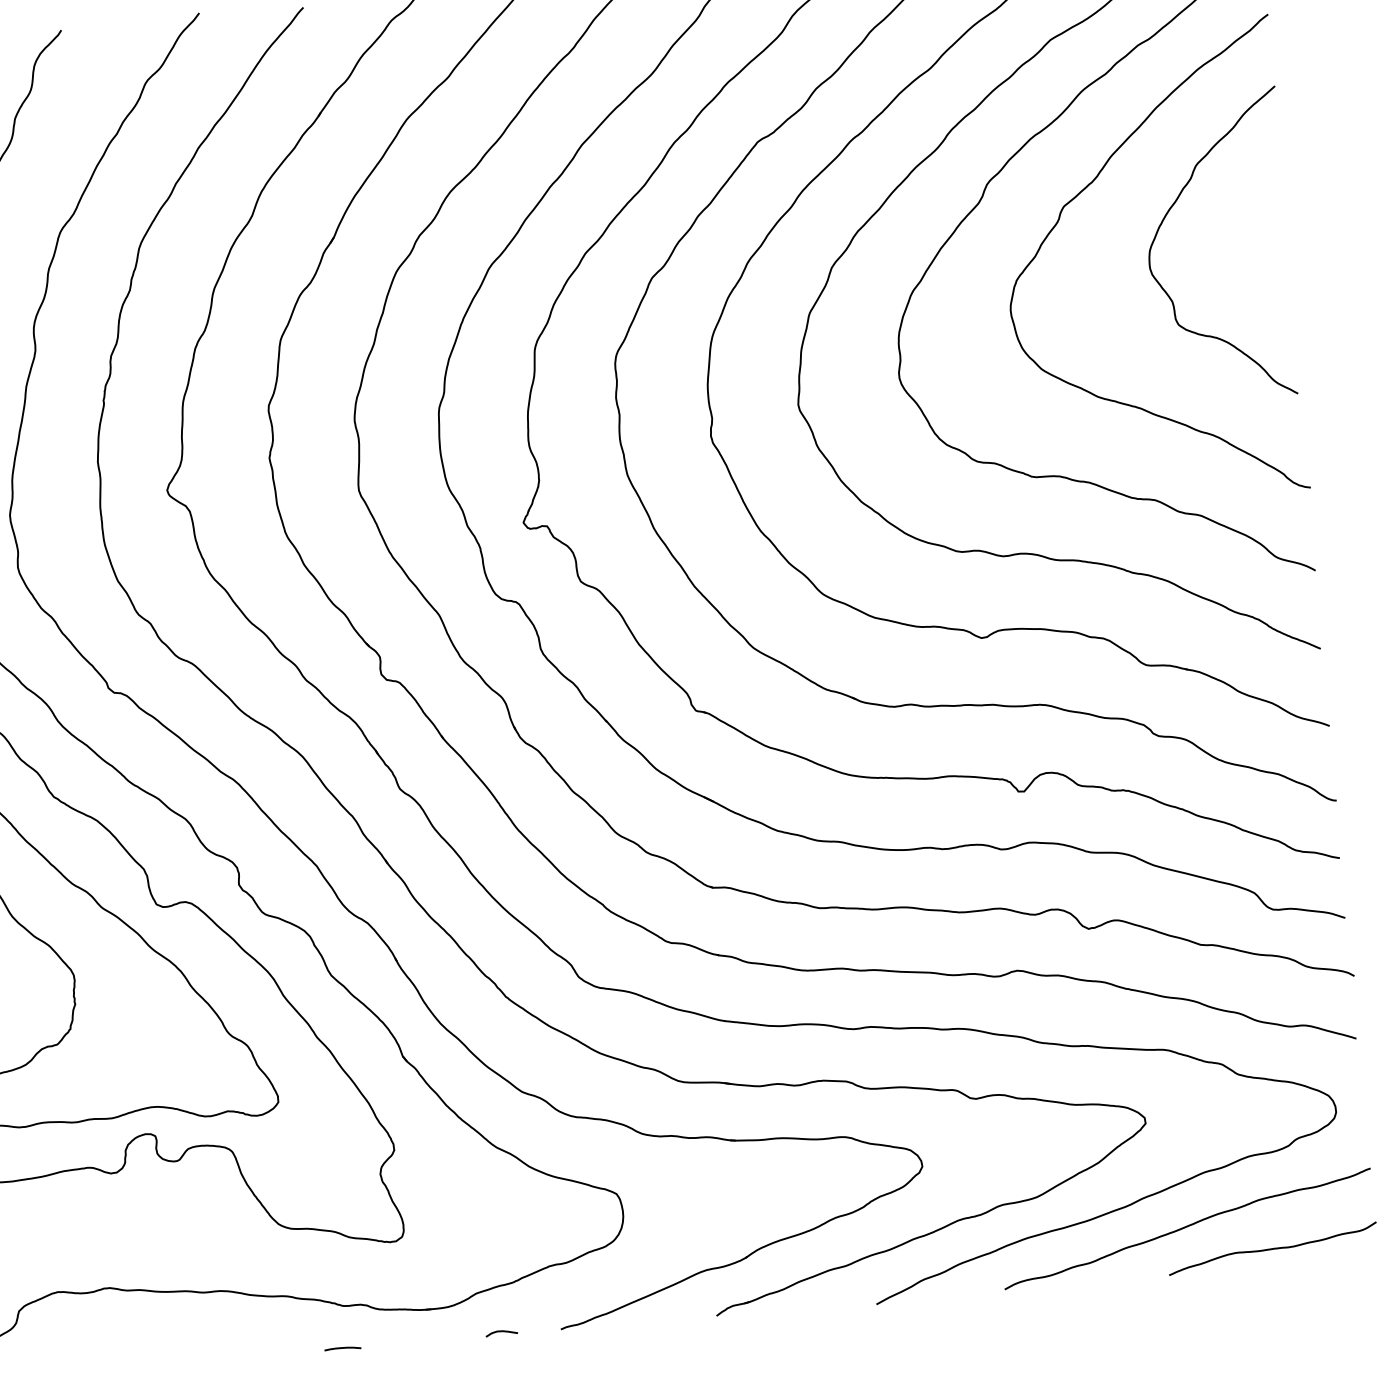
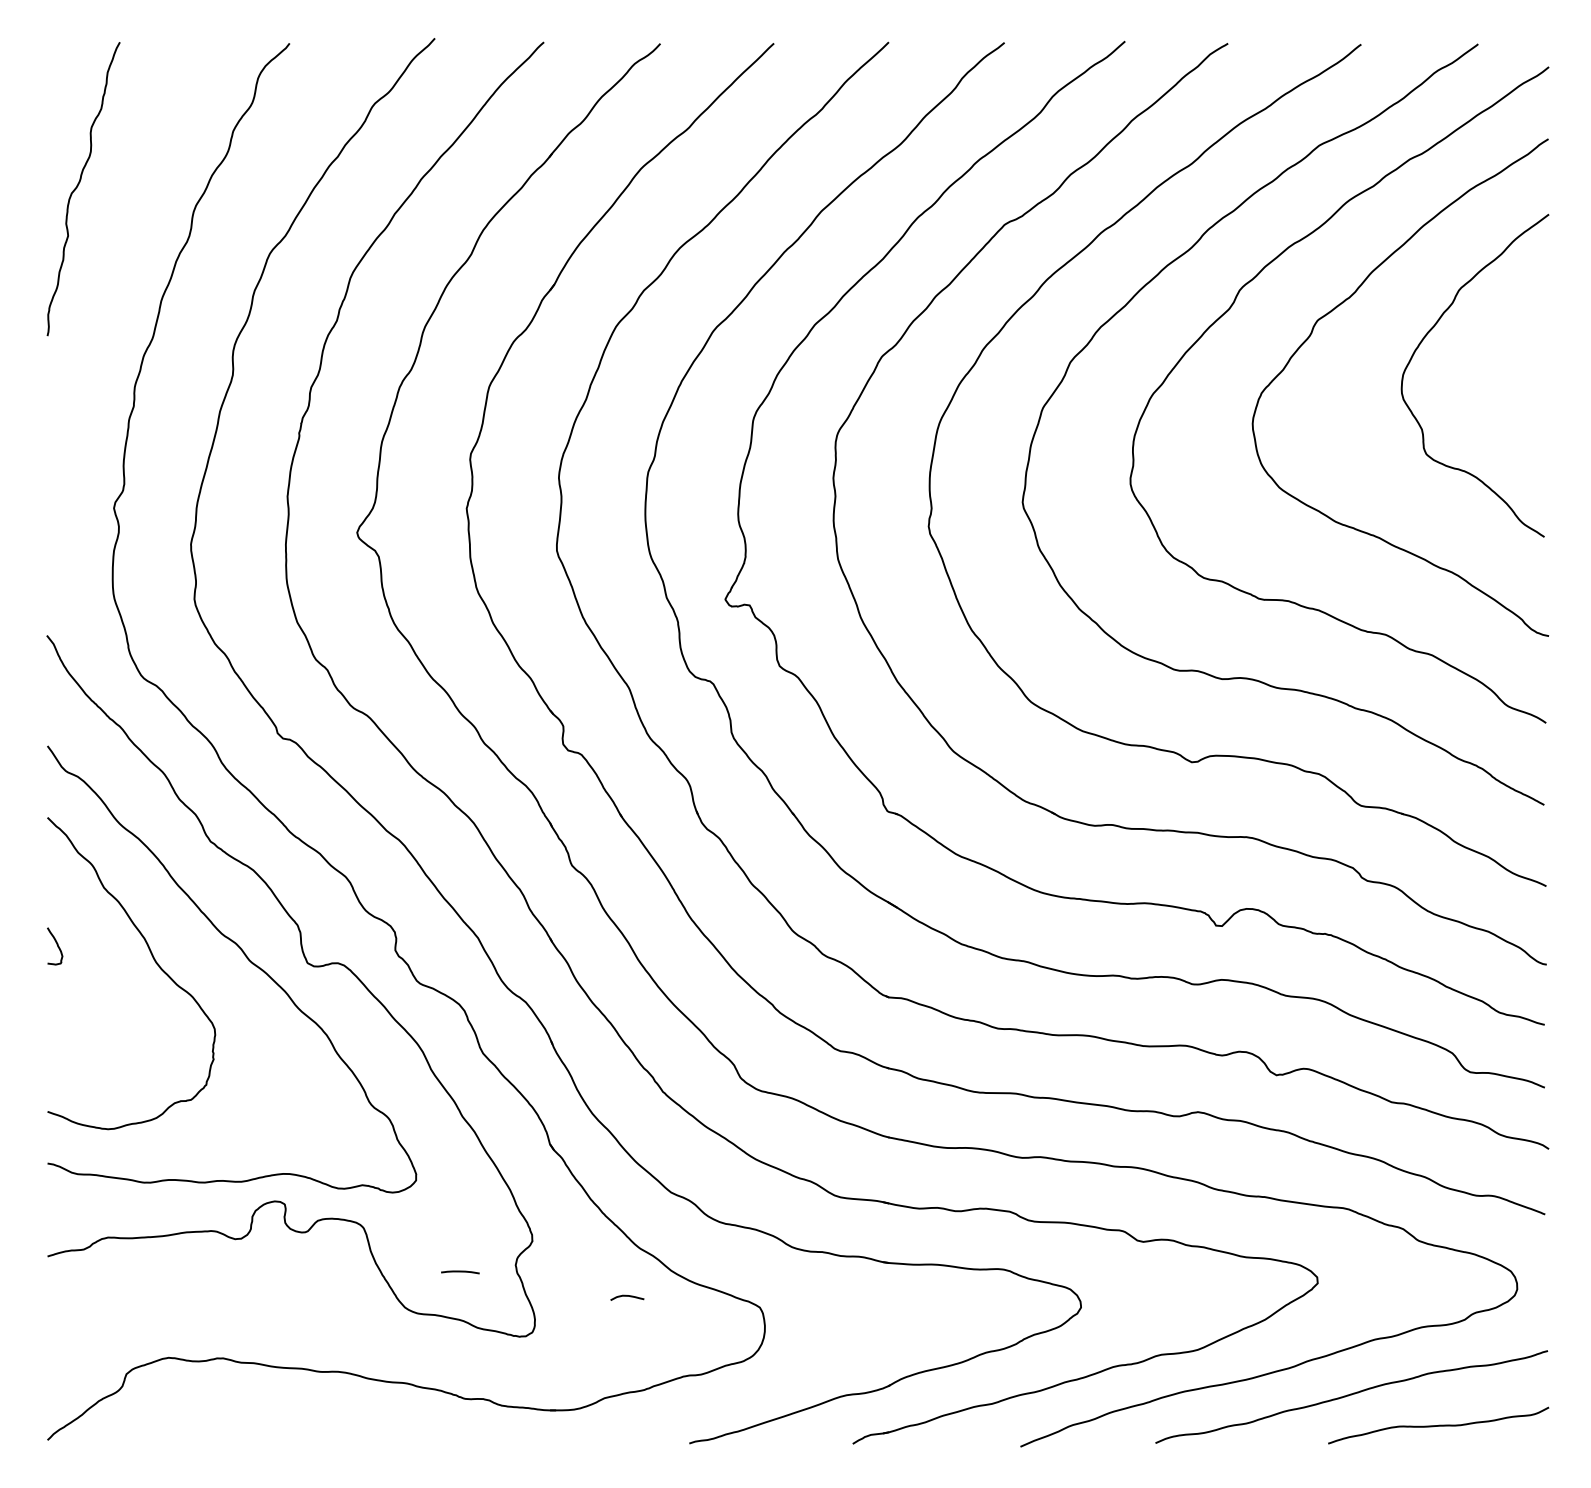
curve: (501, 1331) -> (627, 1296), moved
curve: (343, 1348) -> (460, 1272), moved

